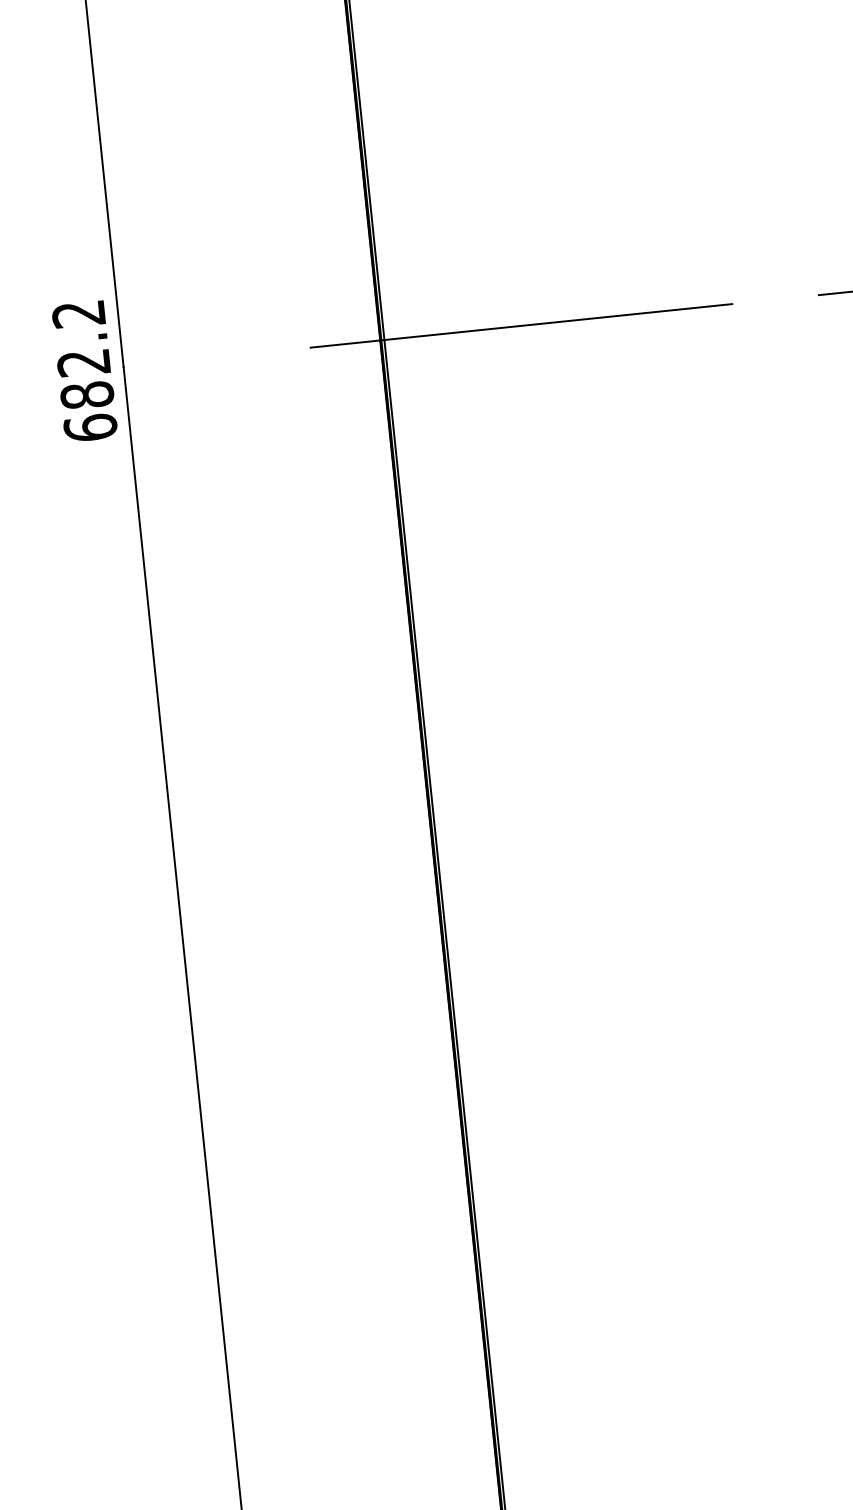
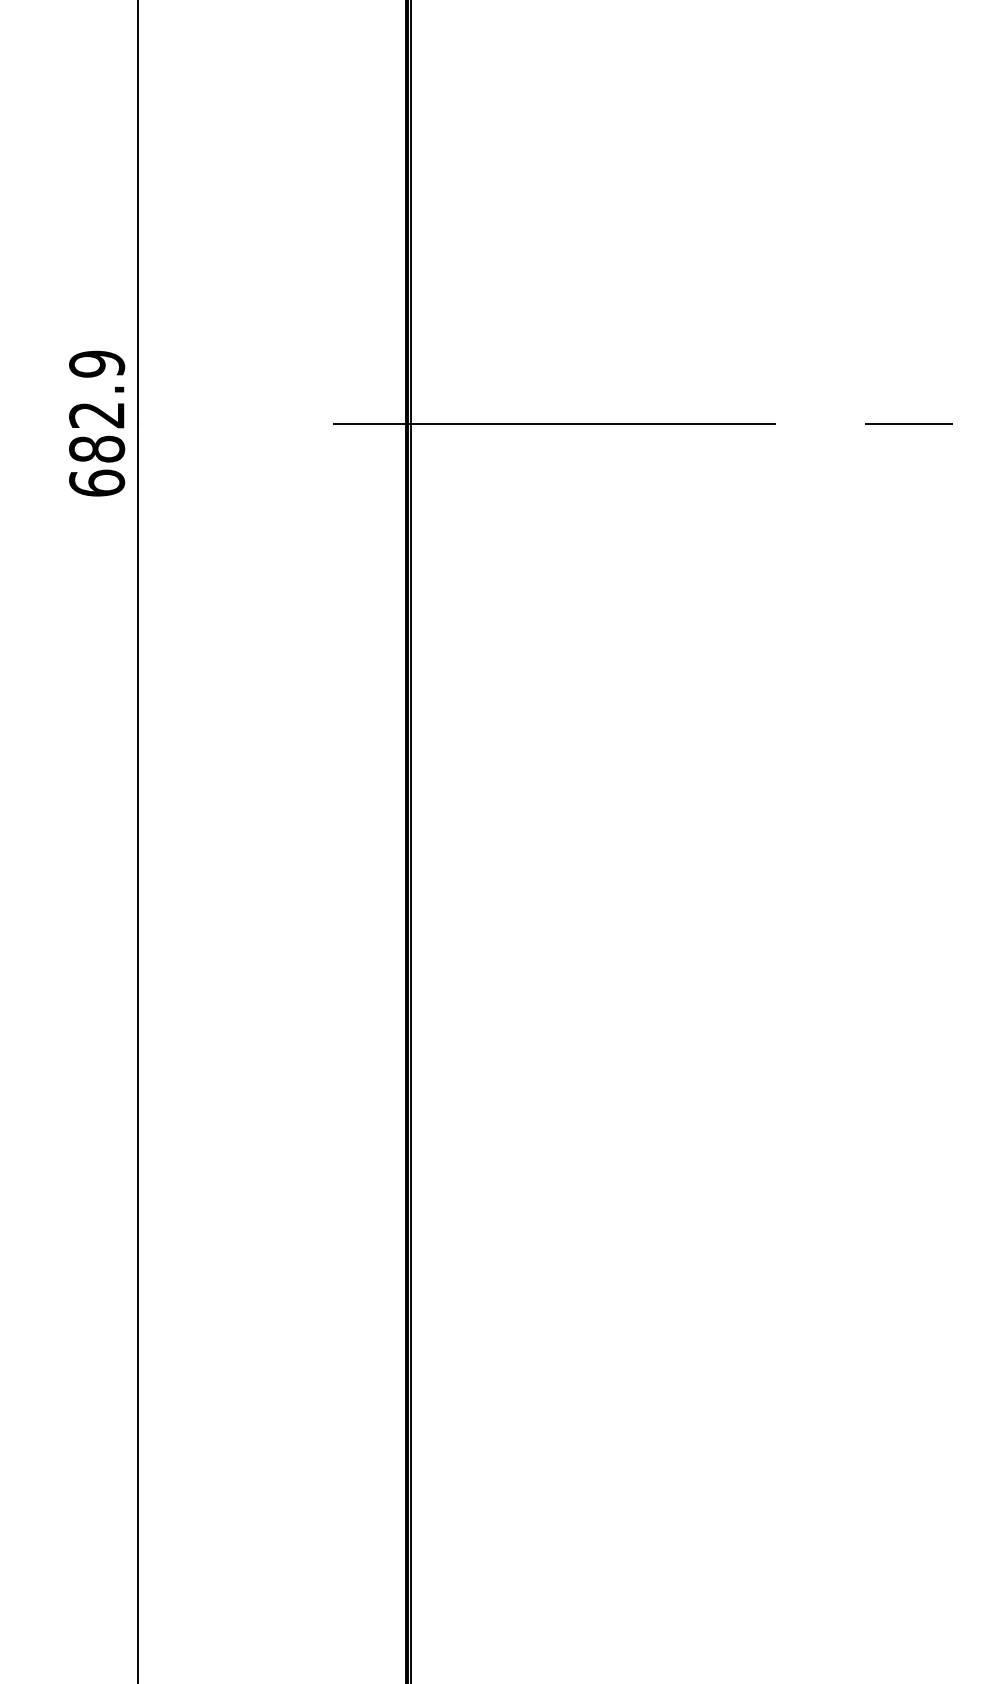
text: (79, 313) -> (97, 363), 682.2 -> 682.9

